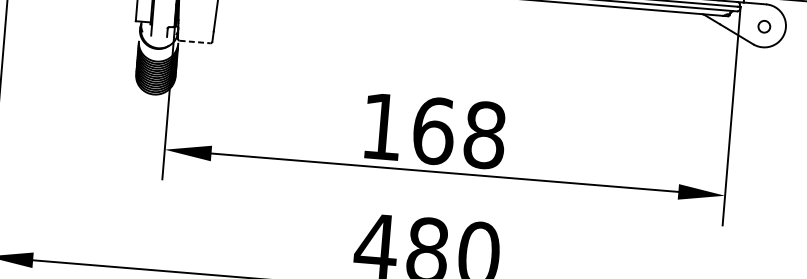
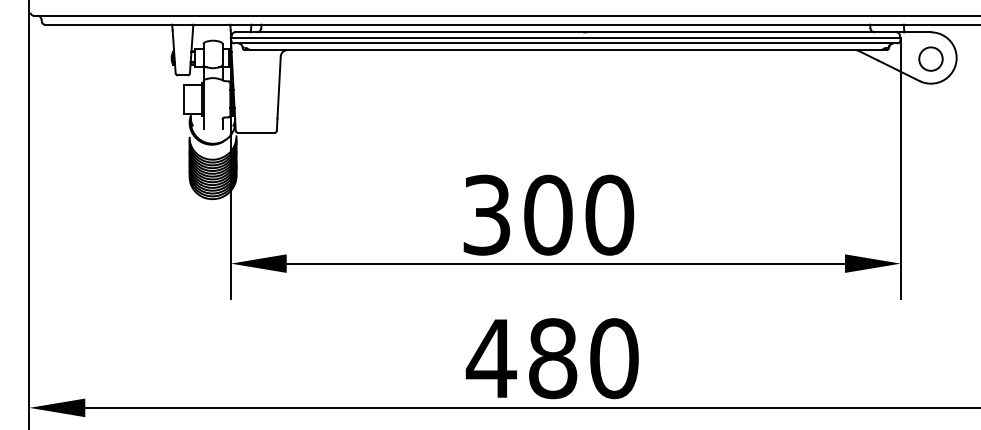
circle: (763, 26) -> (930, 58), size x1.67
line: (195, 41) -> (256, 132), dashed -> solid
text: (433, 130) -> (548, 214), 168 -> 300

